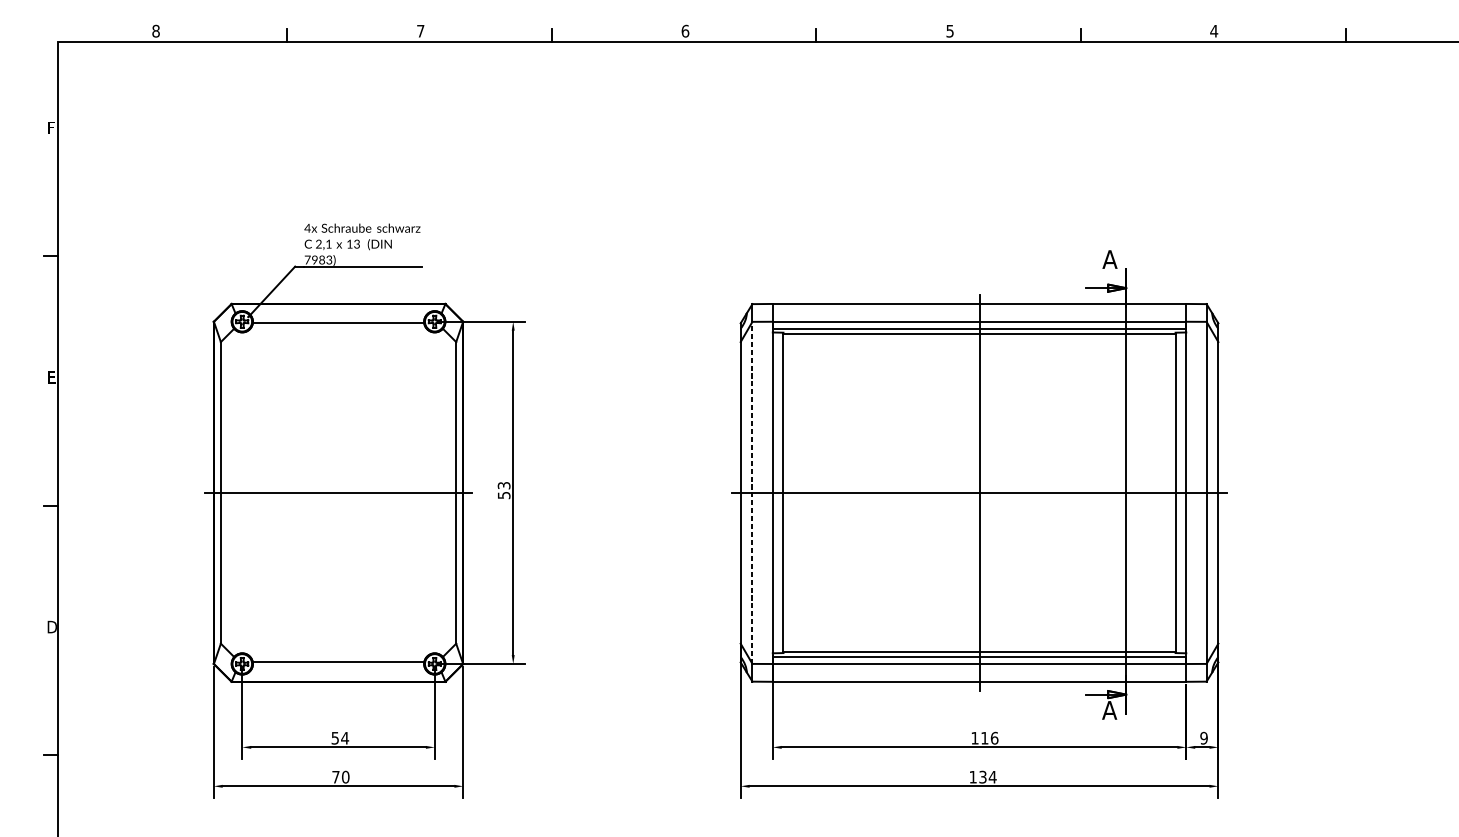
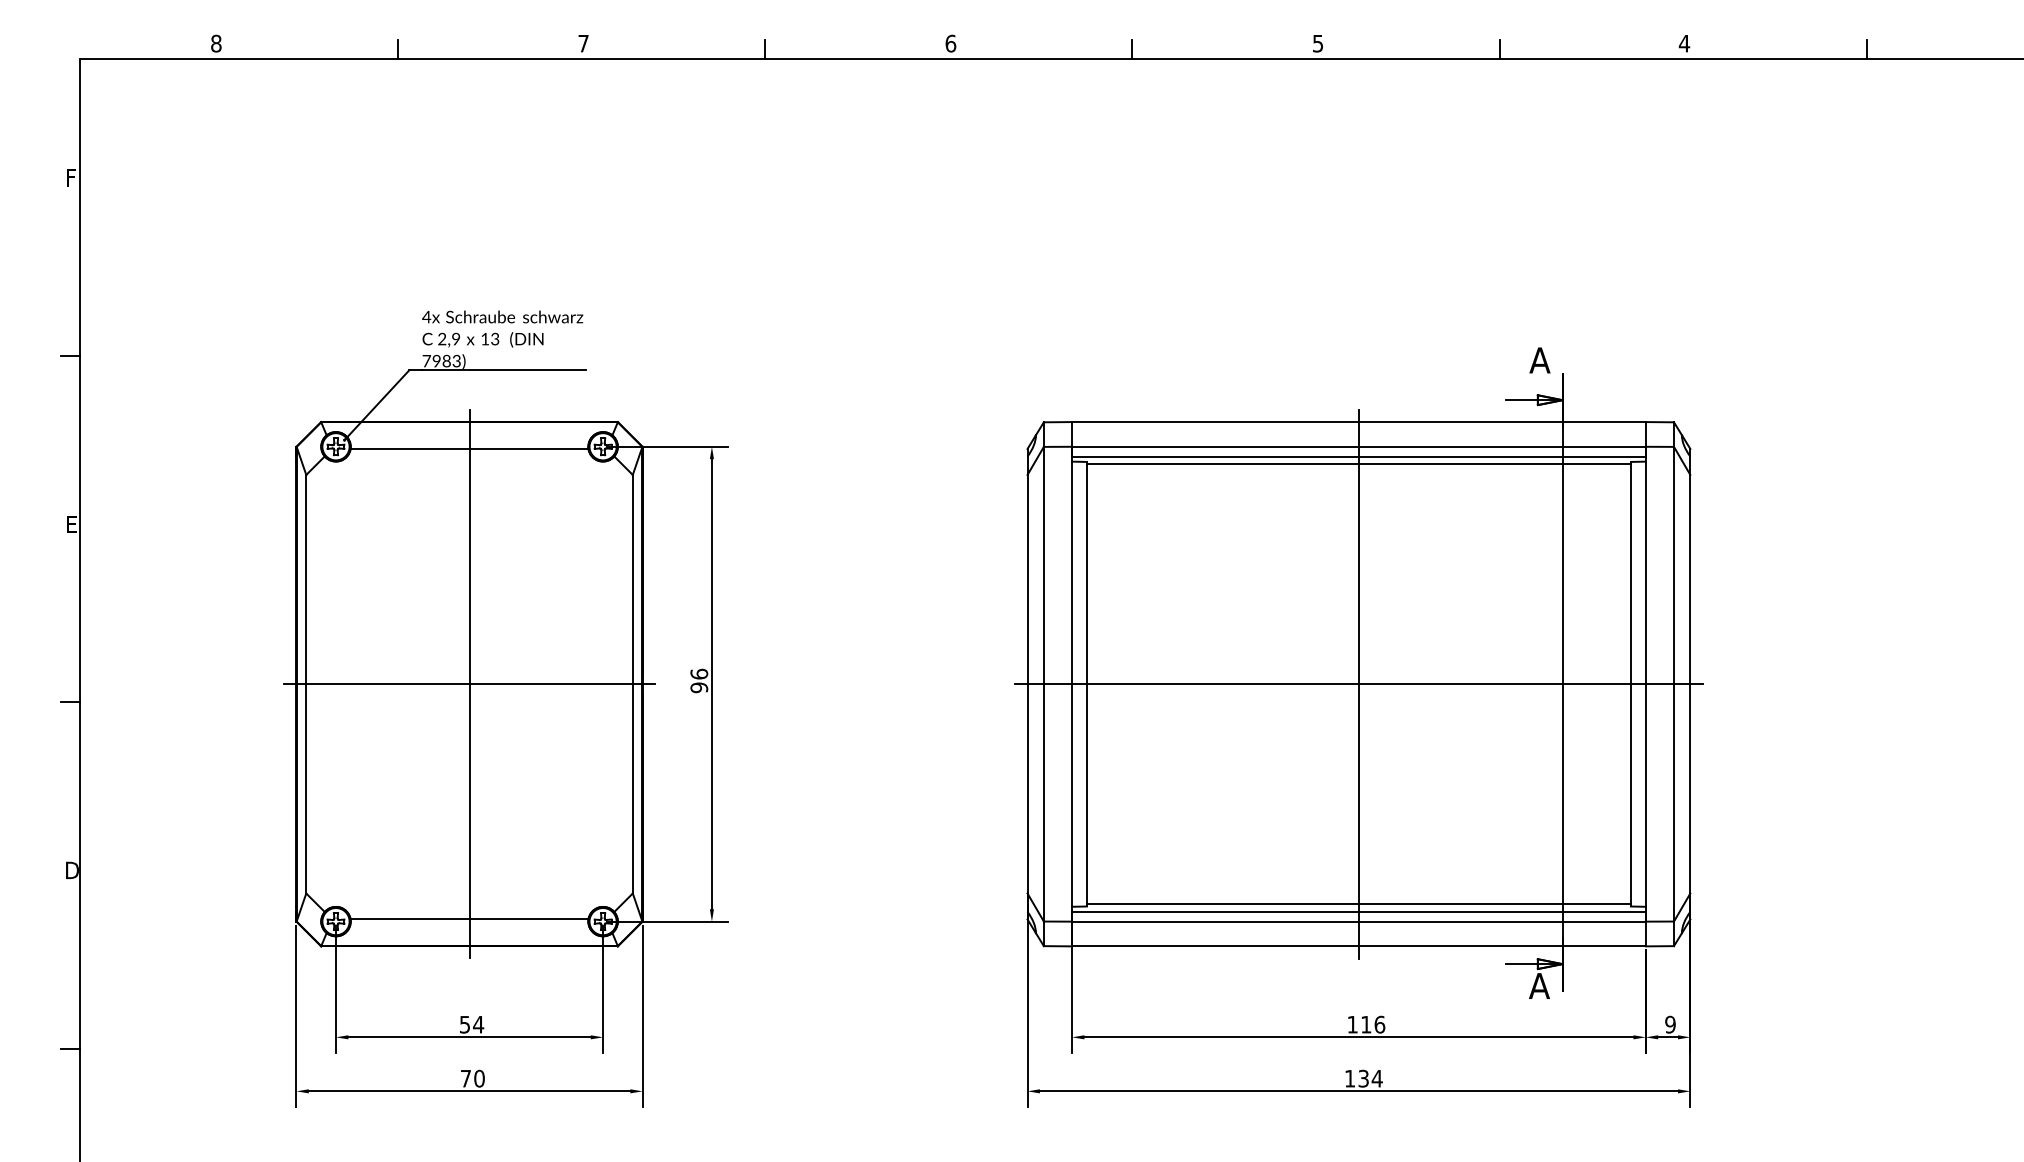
text: (328, 243) -> (455, 338), 2,1 -> 2,9
text: (504, 490) -> (699, 680), 53 -> 96
line: (338, 492) -> (469, 683), added
line: (752, 492) -> (1043, 683), dashed -> solid

